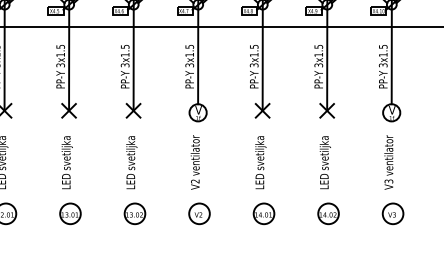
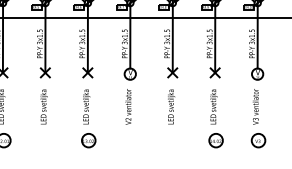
part: (69, 213) -> (45, 140), removed
part: (198, 213) -> (130, 140), removed
part: (263, 213) -> (173, 140), removed

